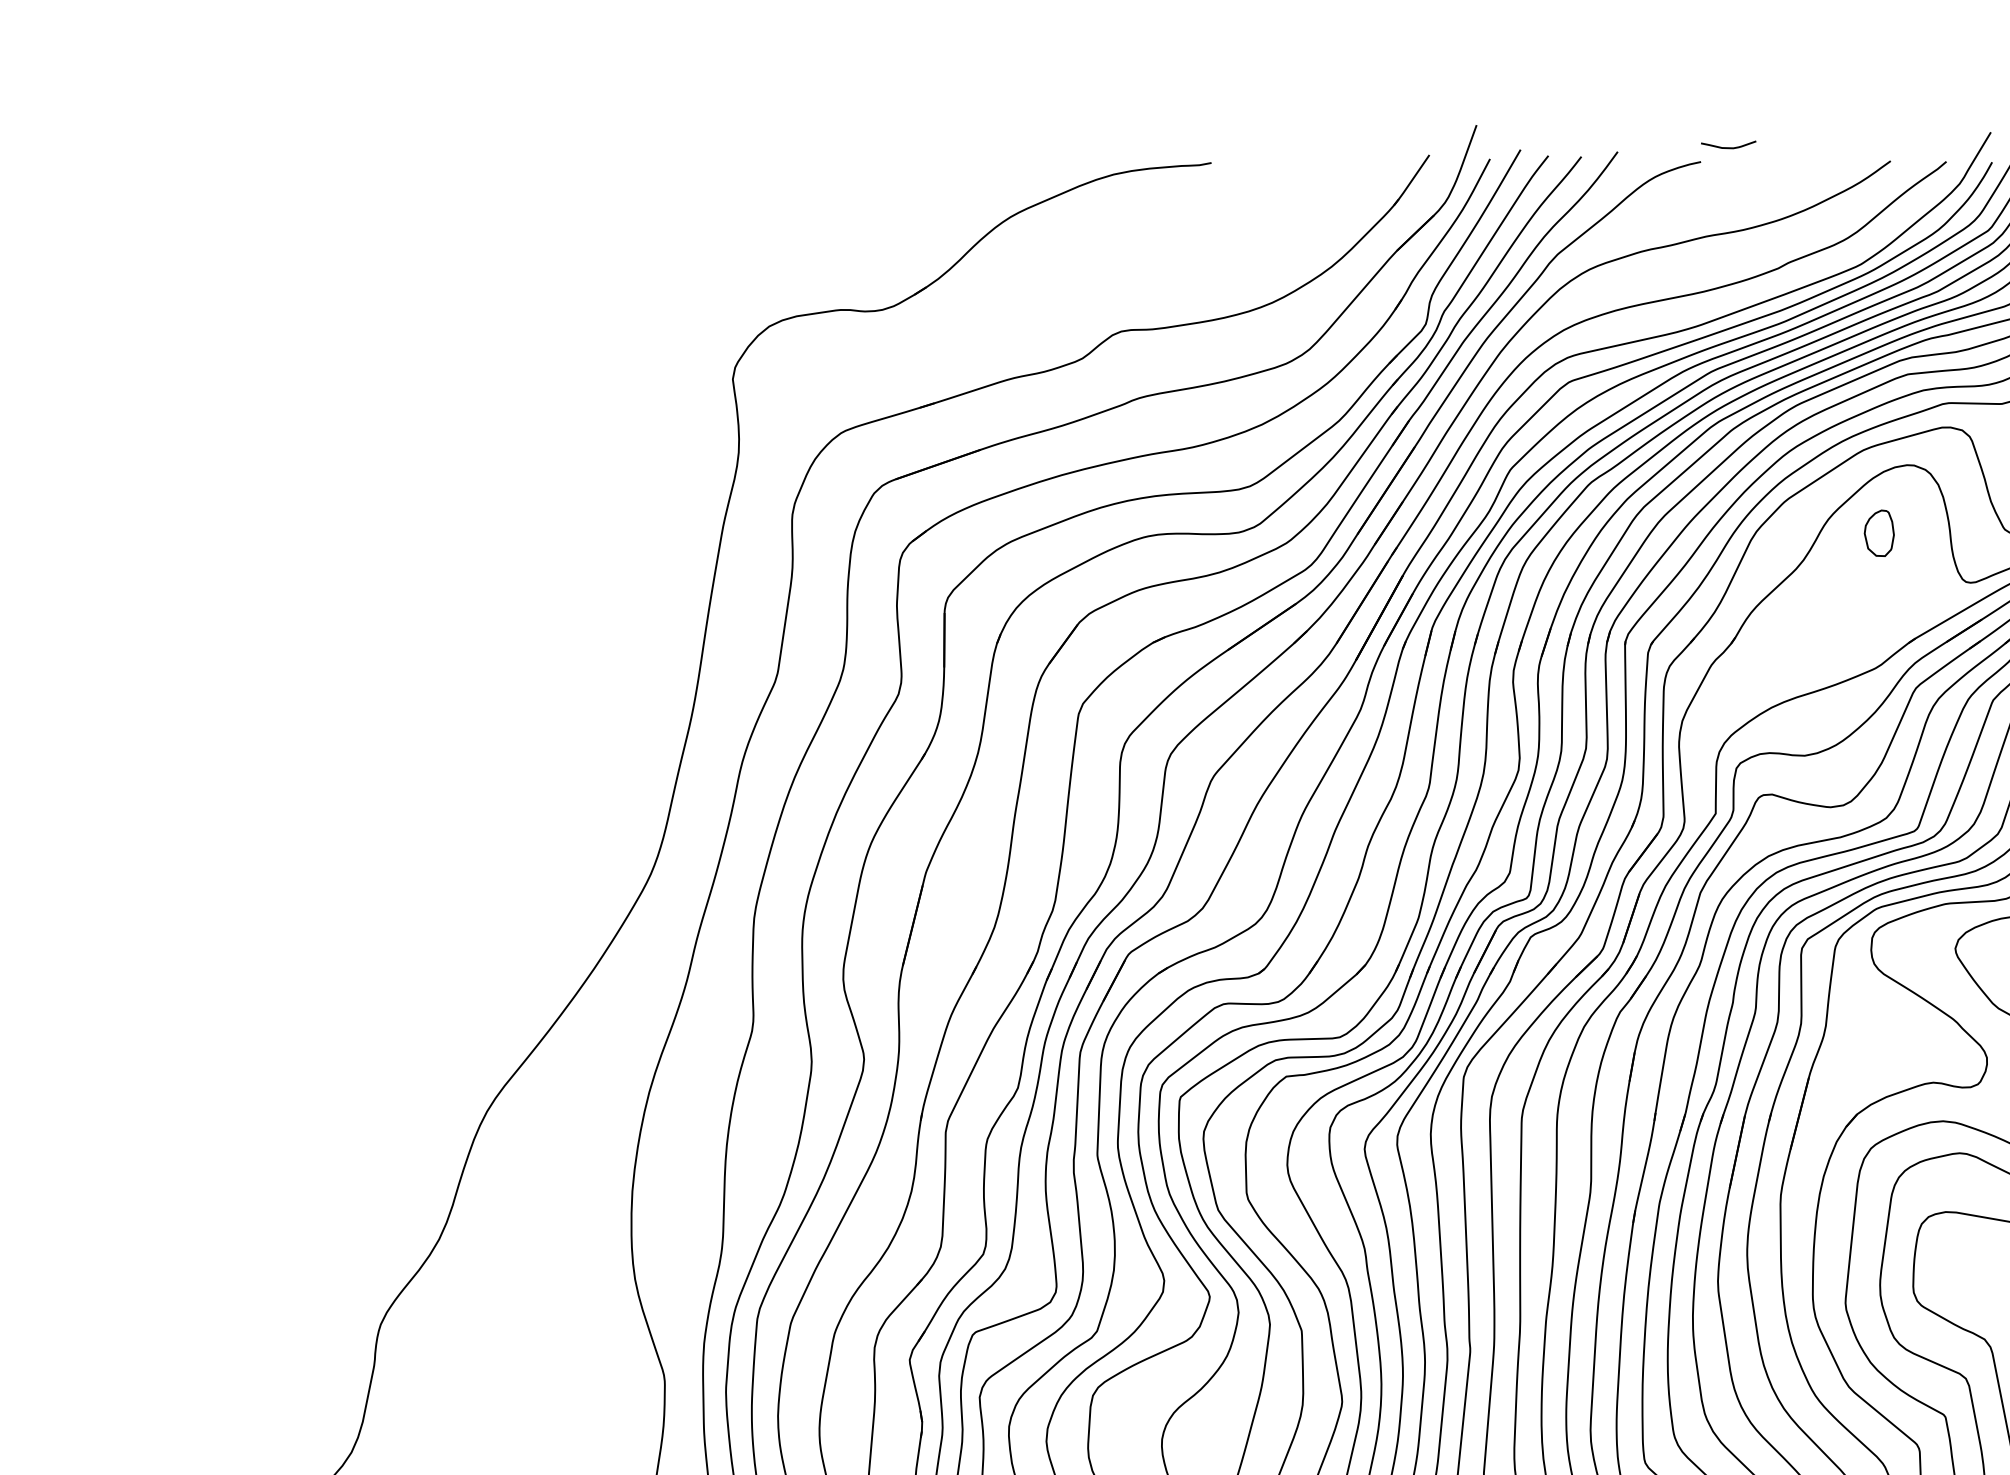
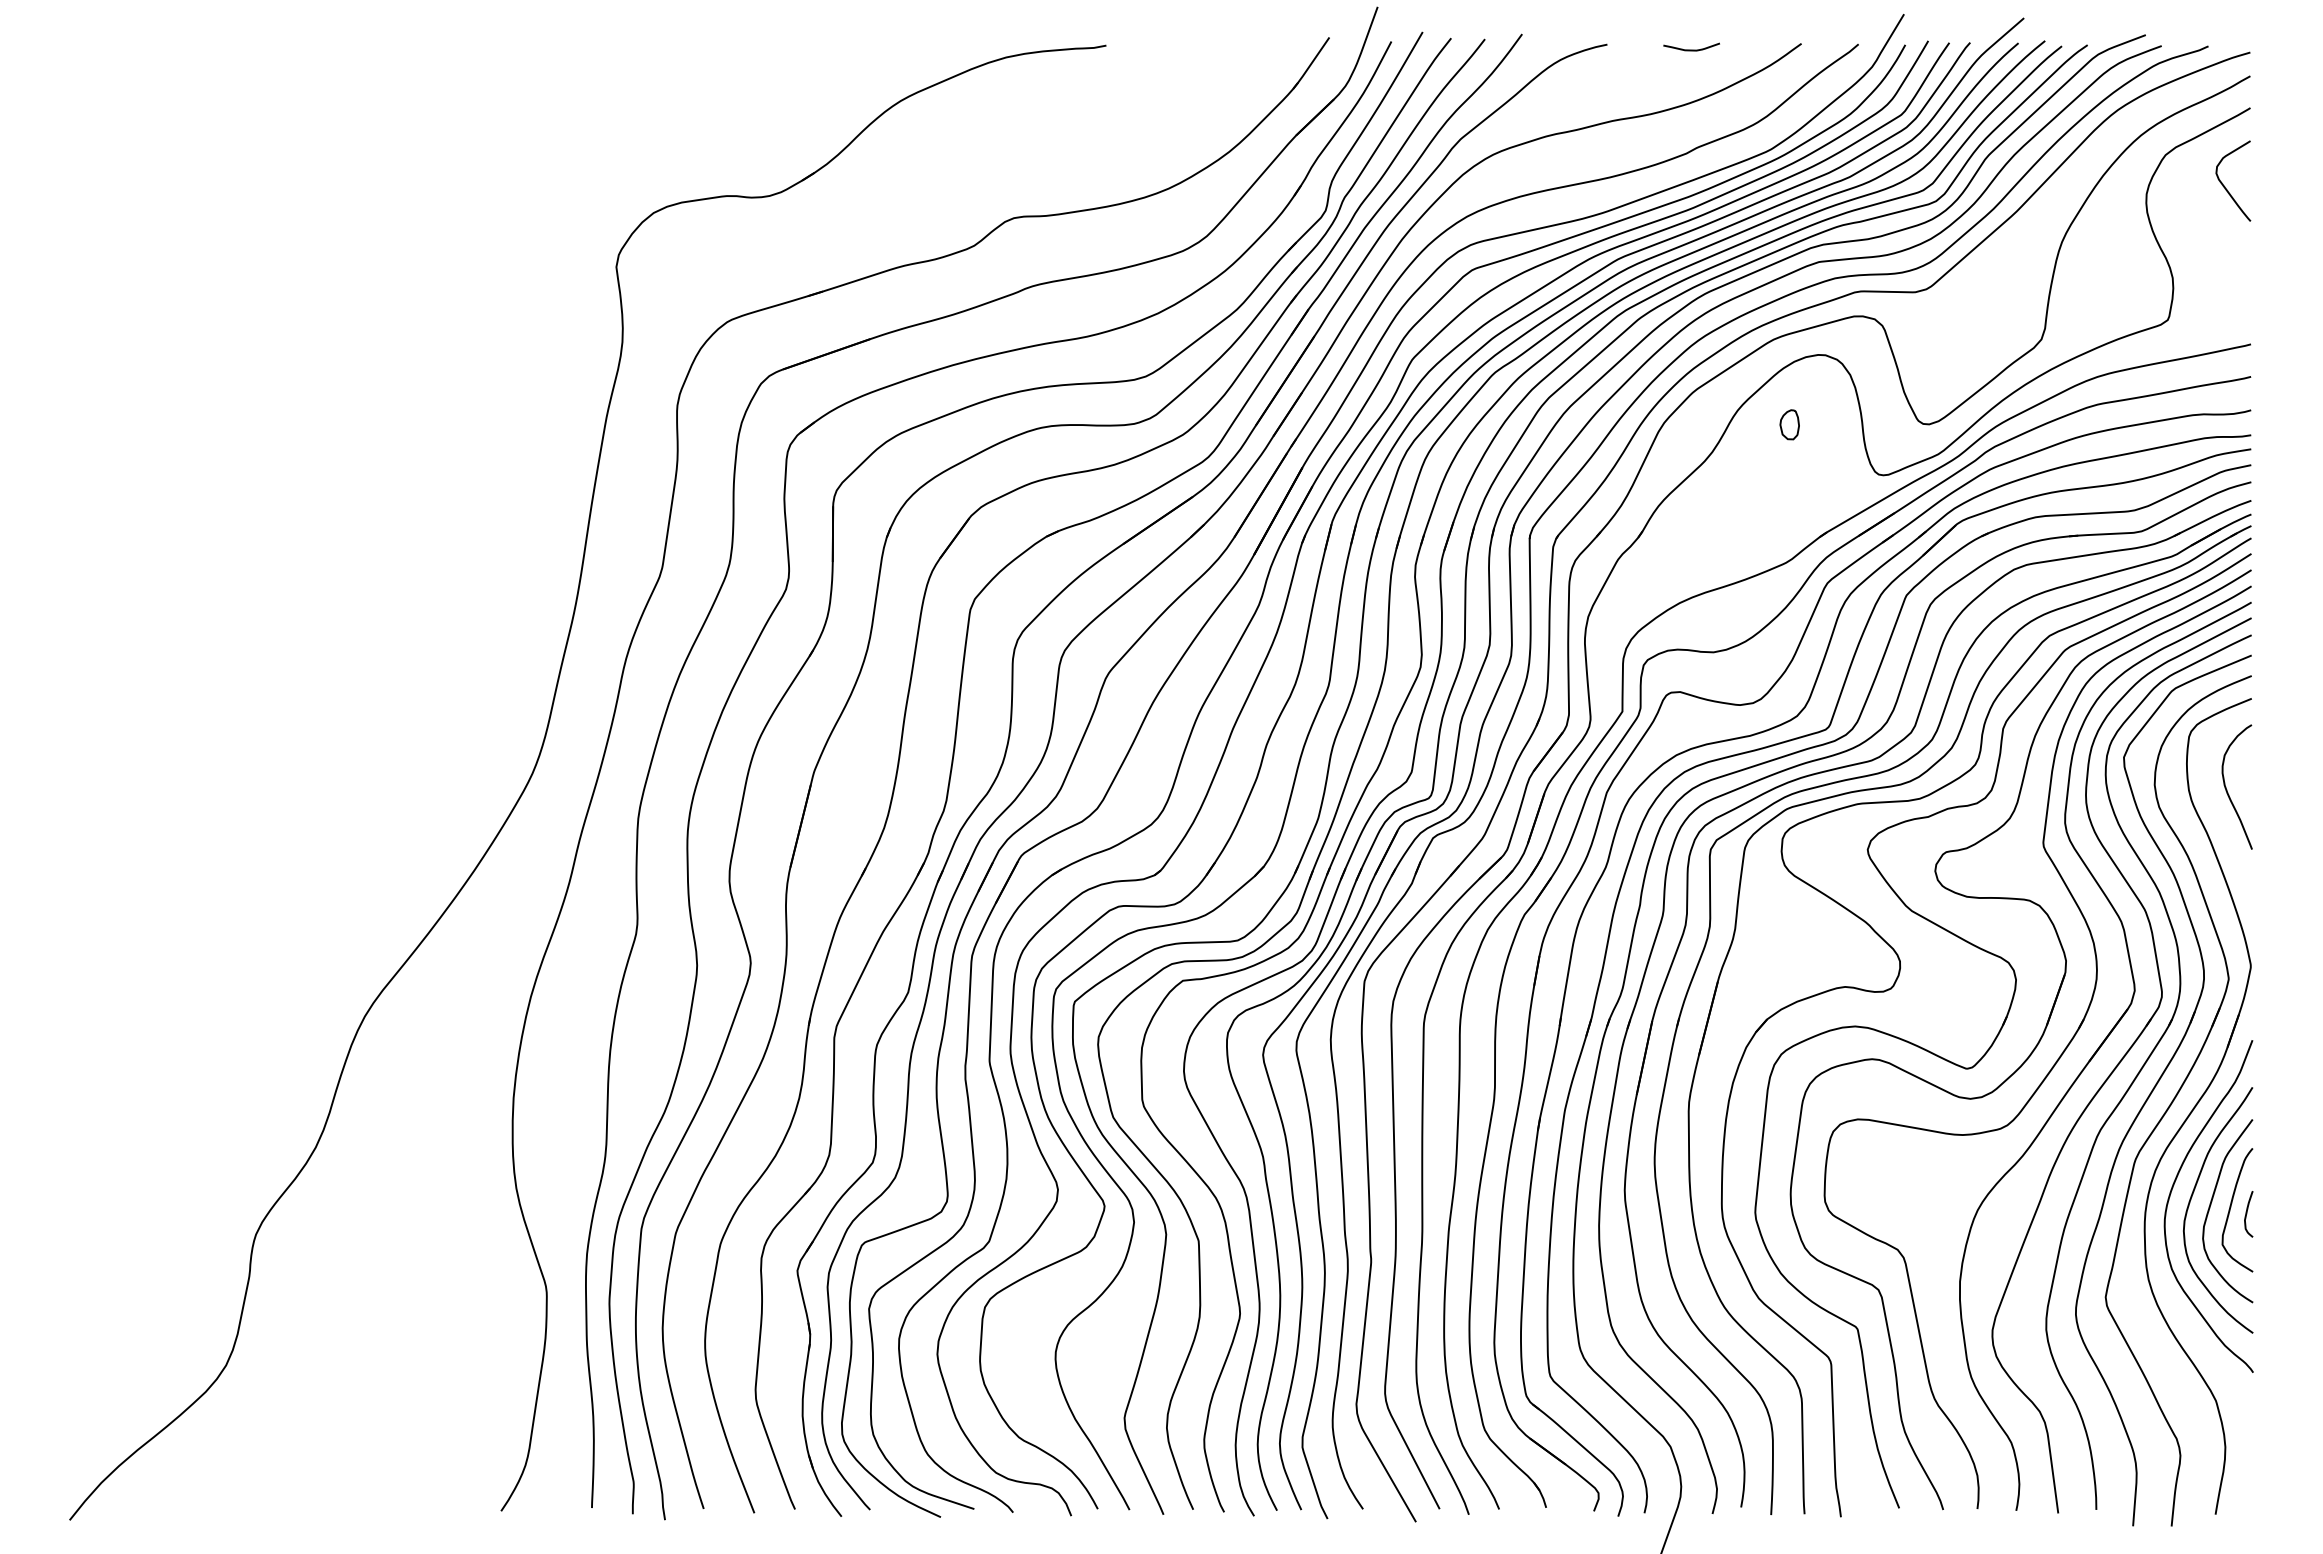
curve: (1728, 147) -> (1691, 49), moved
part: (1878, 533) -> (1789, 424), size x0.62

